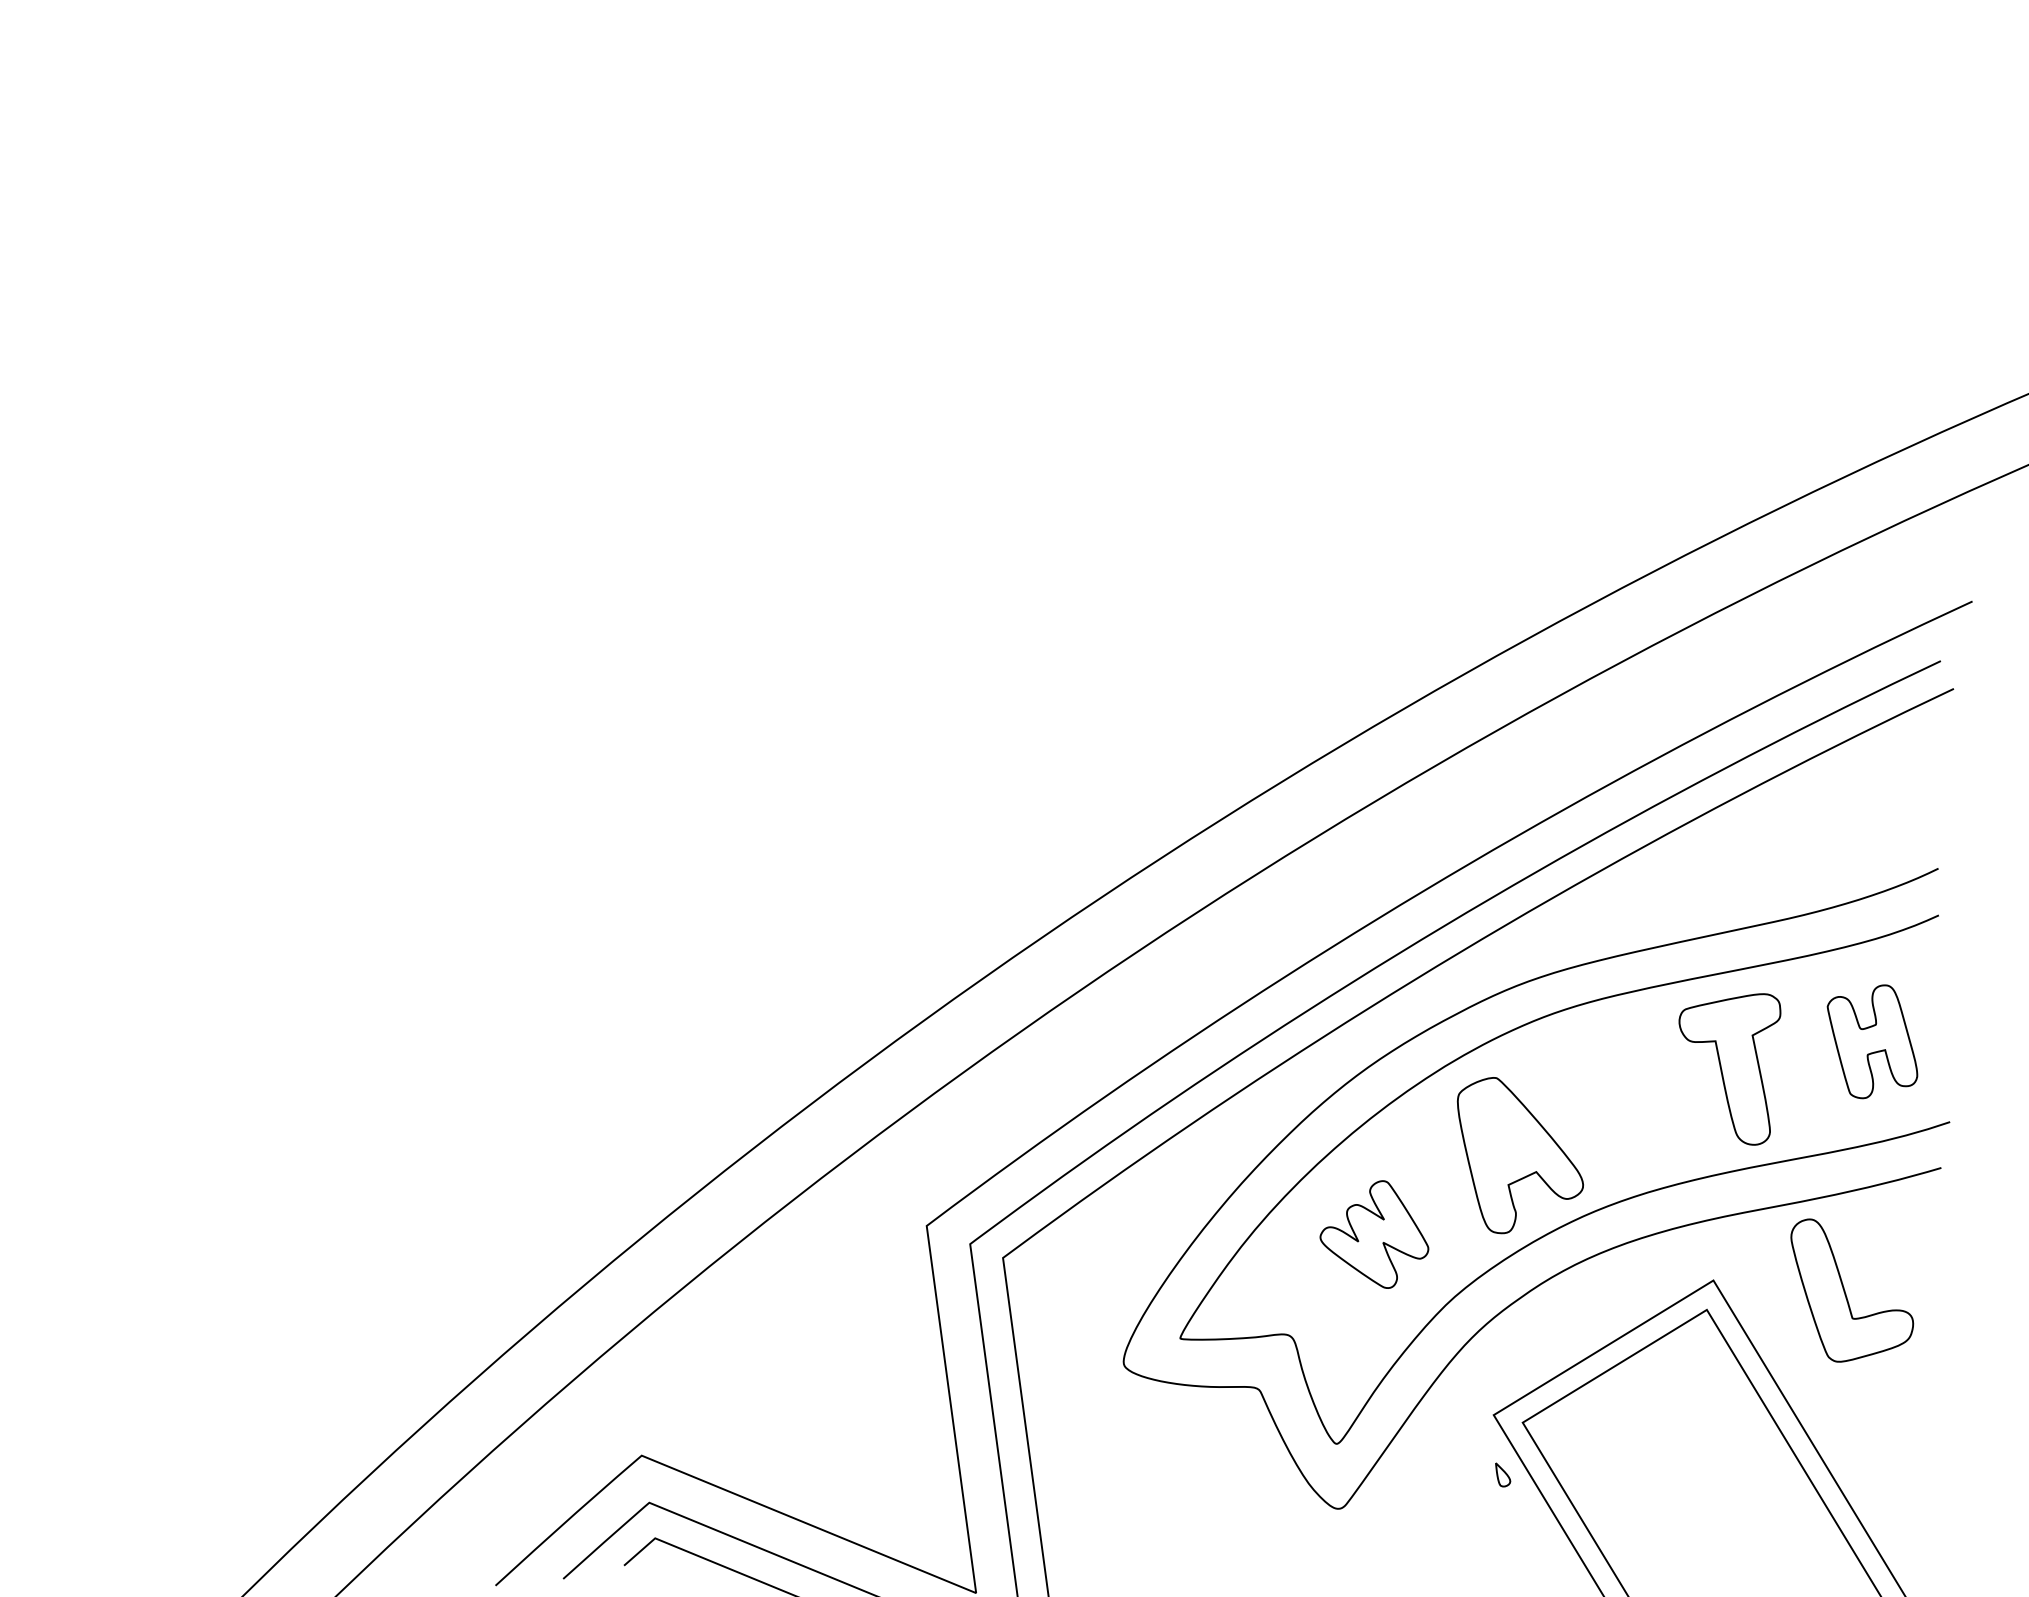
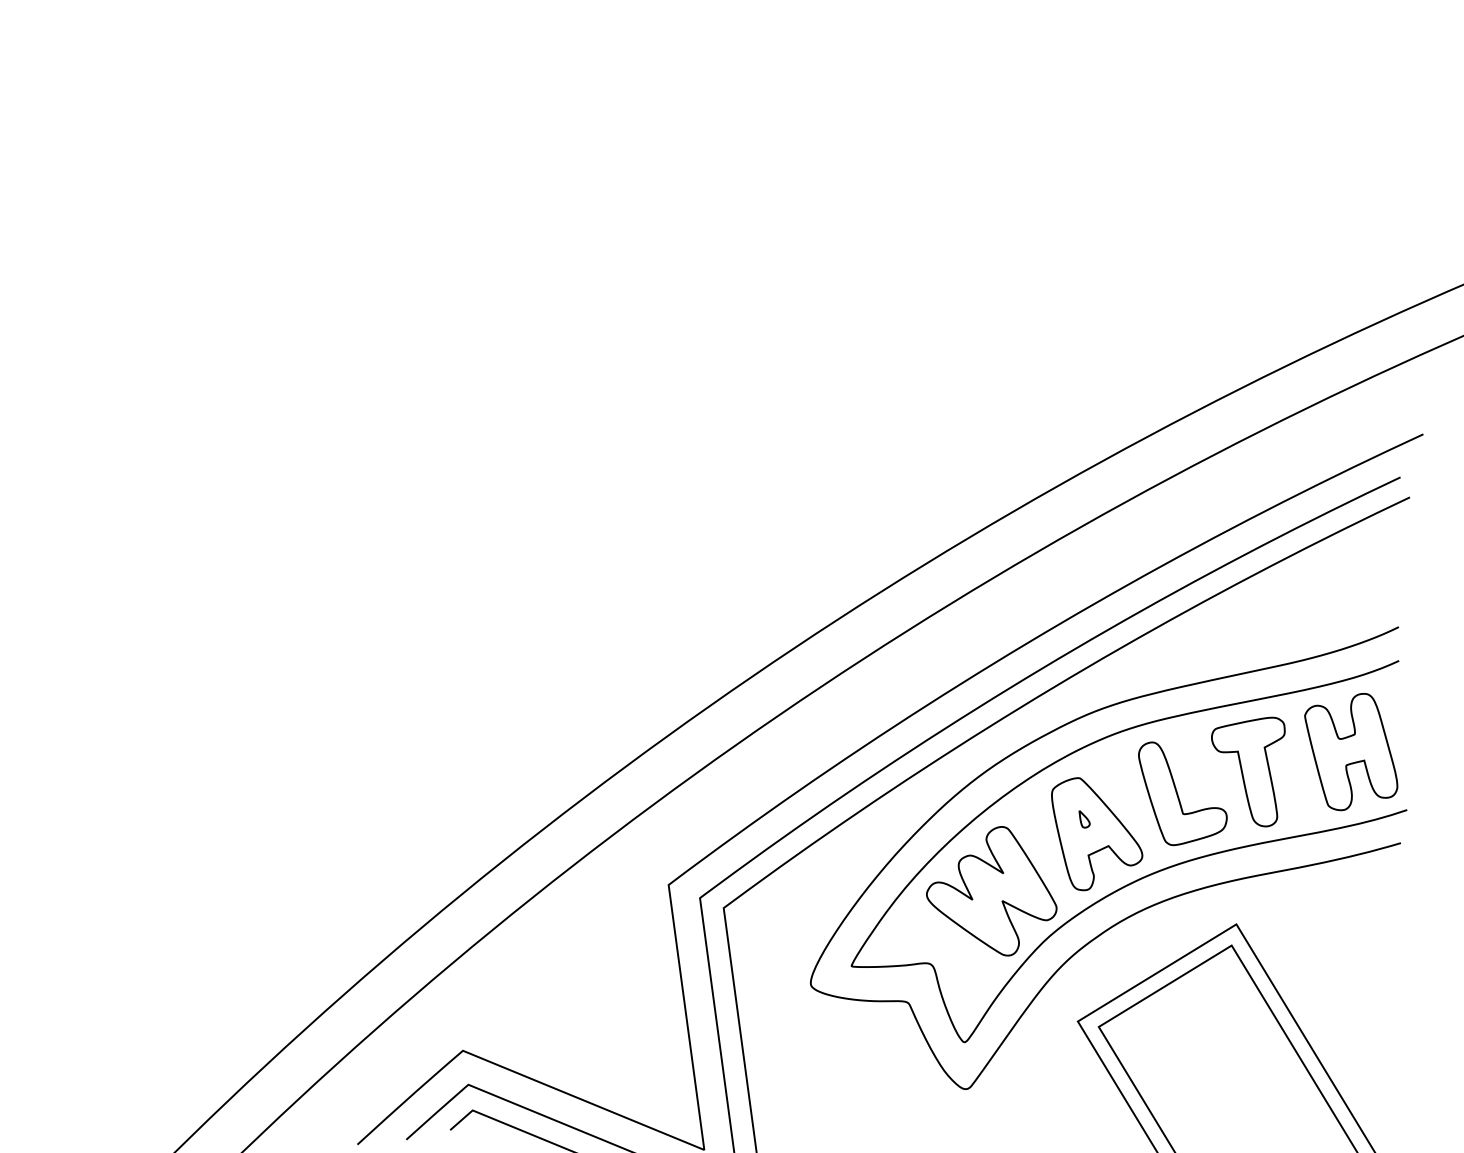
part: (1872, 1041) -> (1351, 751), size x1.43
part: (1374, 1234) -> (991, 891), size x1.67
part: (1846, 1293) -> (1178, 795), moved
part: (1503, 1474) -> (1084, 818), moved

